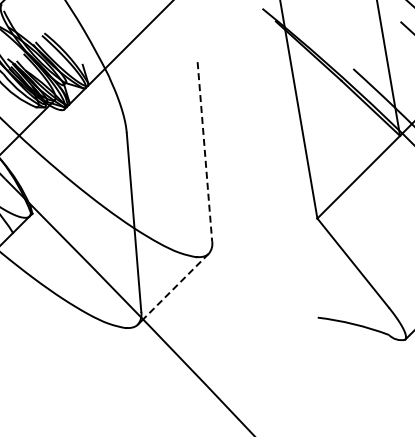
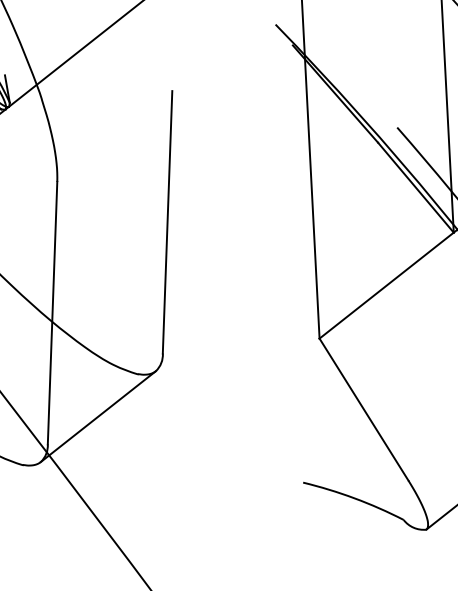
line: (204, 151) -> (167, 221), dashed -> solid
line: (175, 286) -> (101, 413), dashed -> solid

